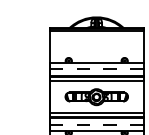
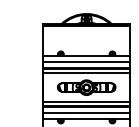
line: (96, 69) -> (86, 62), dashed -> solid
line: (96, 124) -> (86, 112), dashed -> solid

